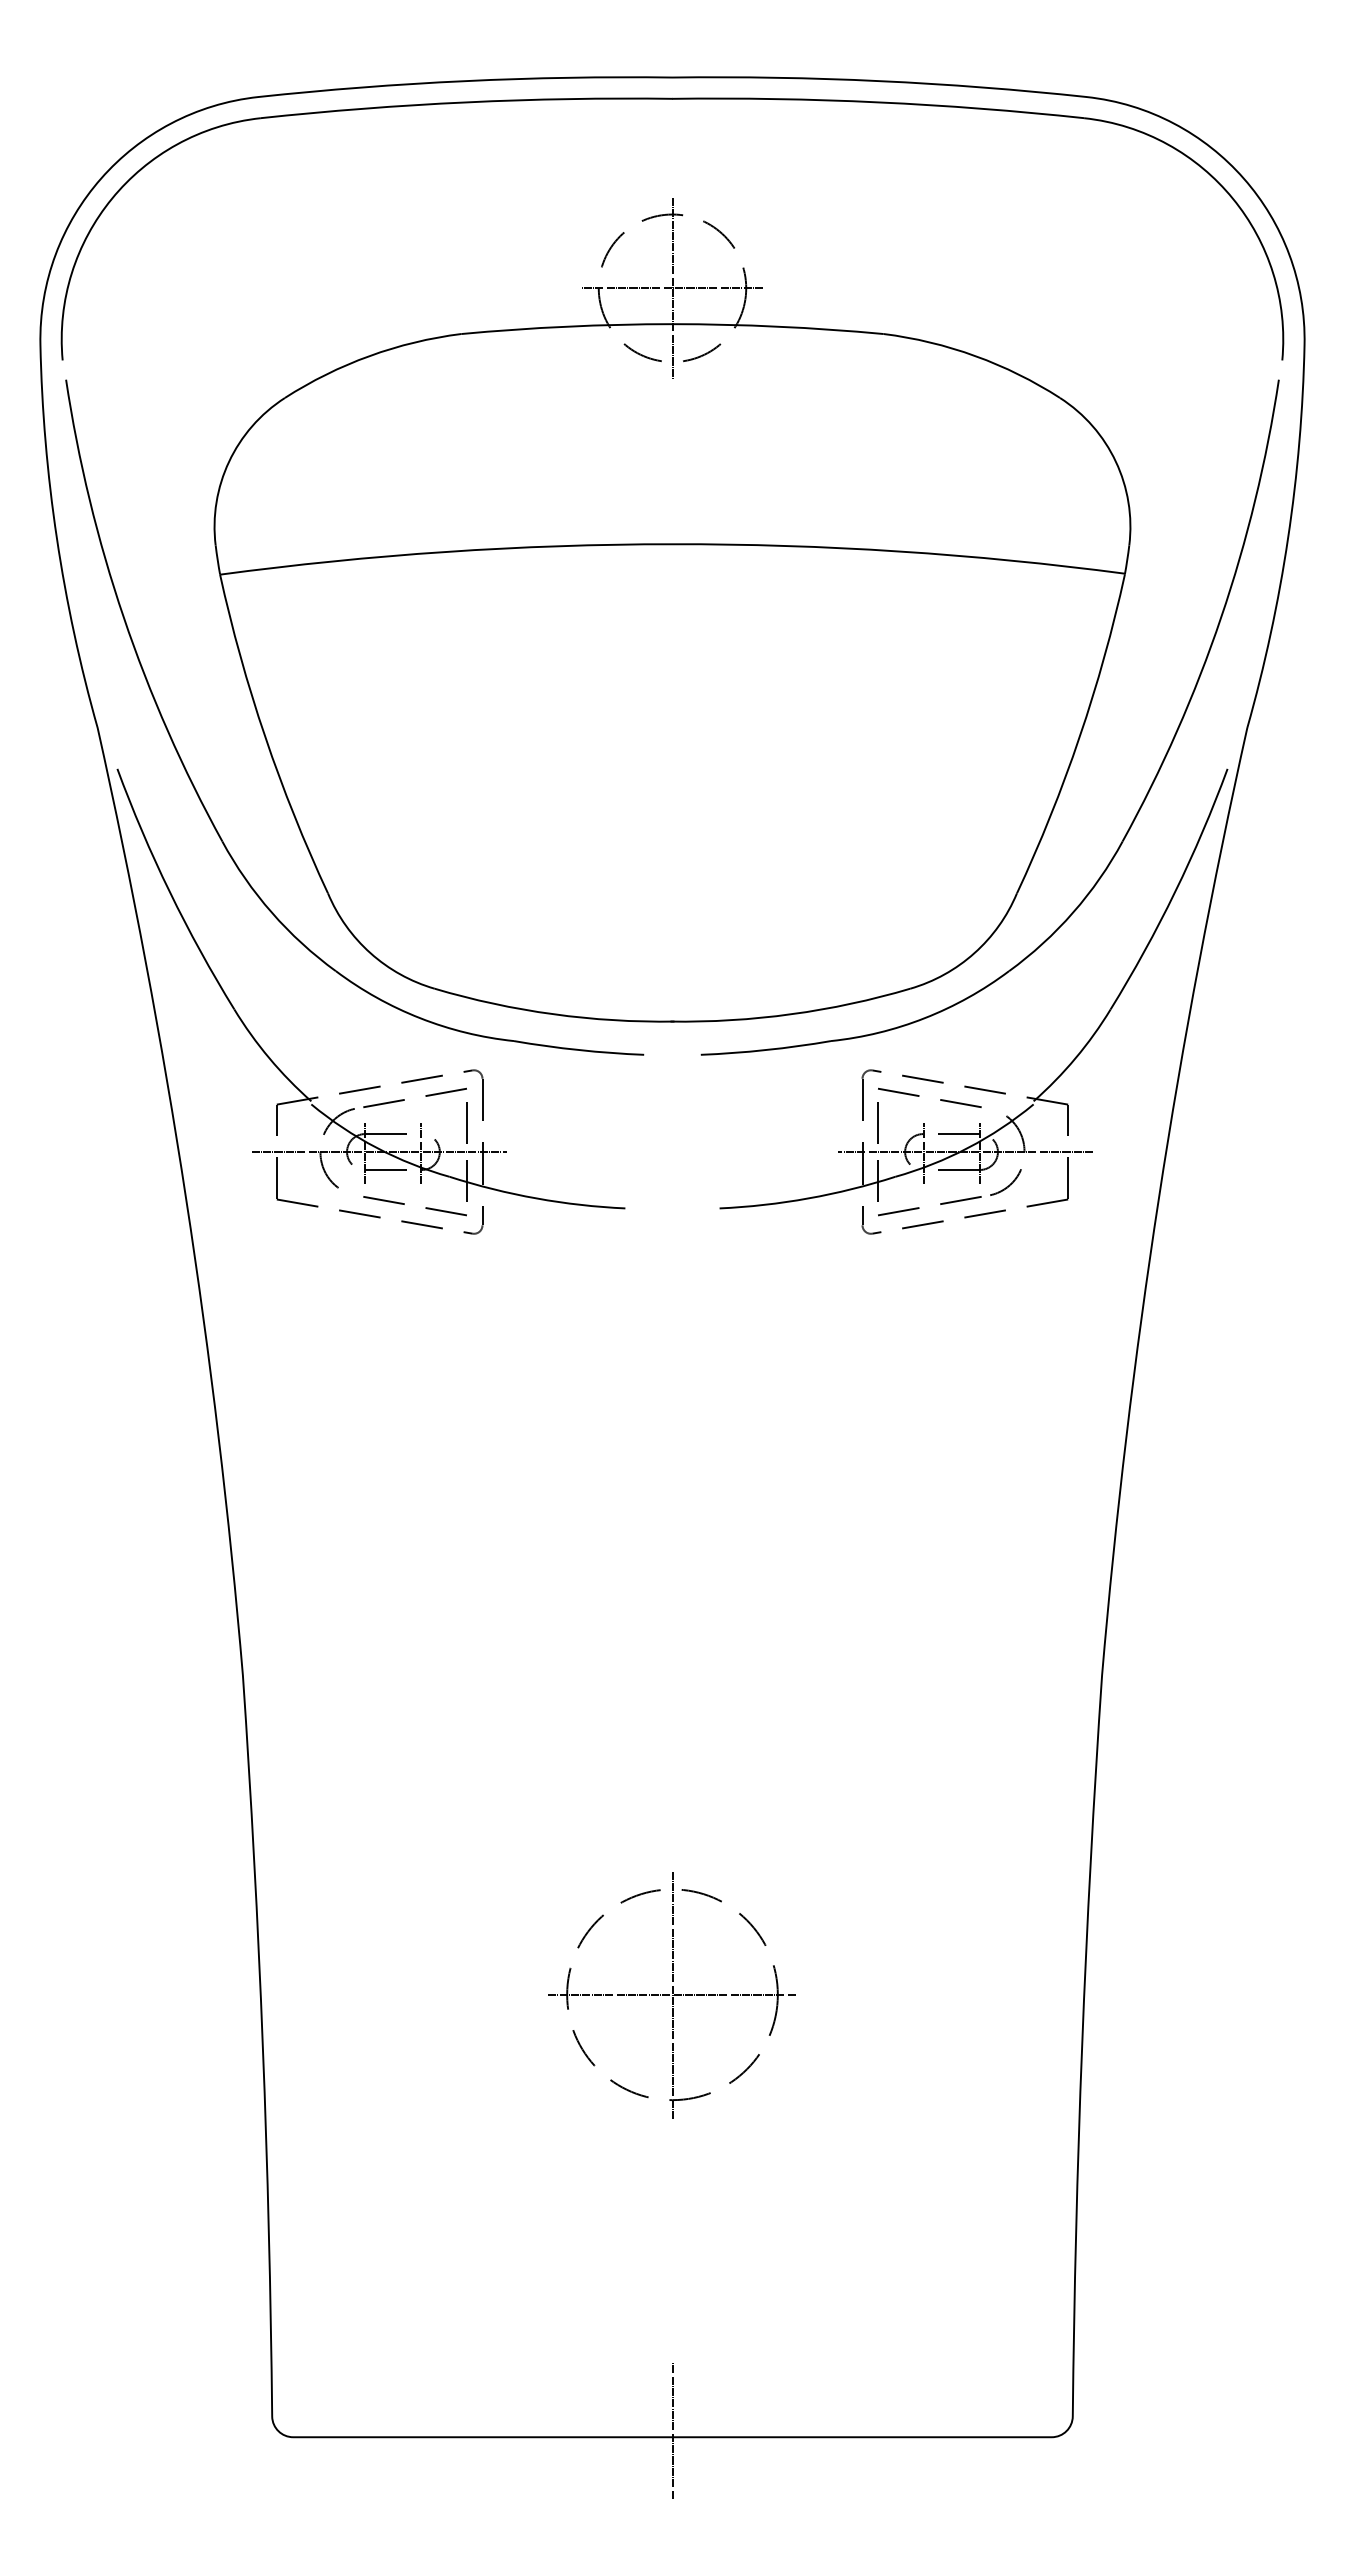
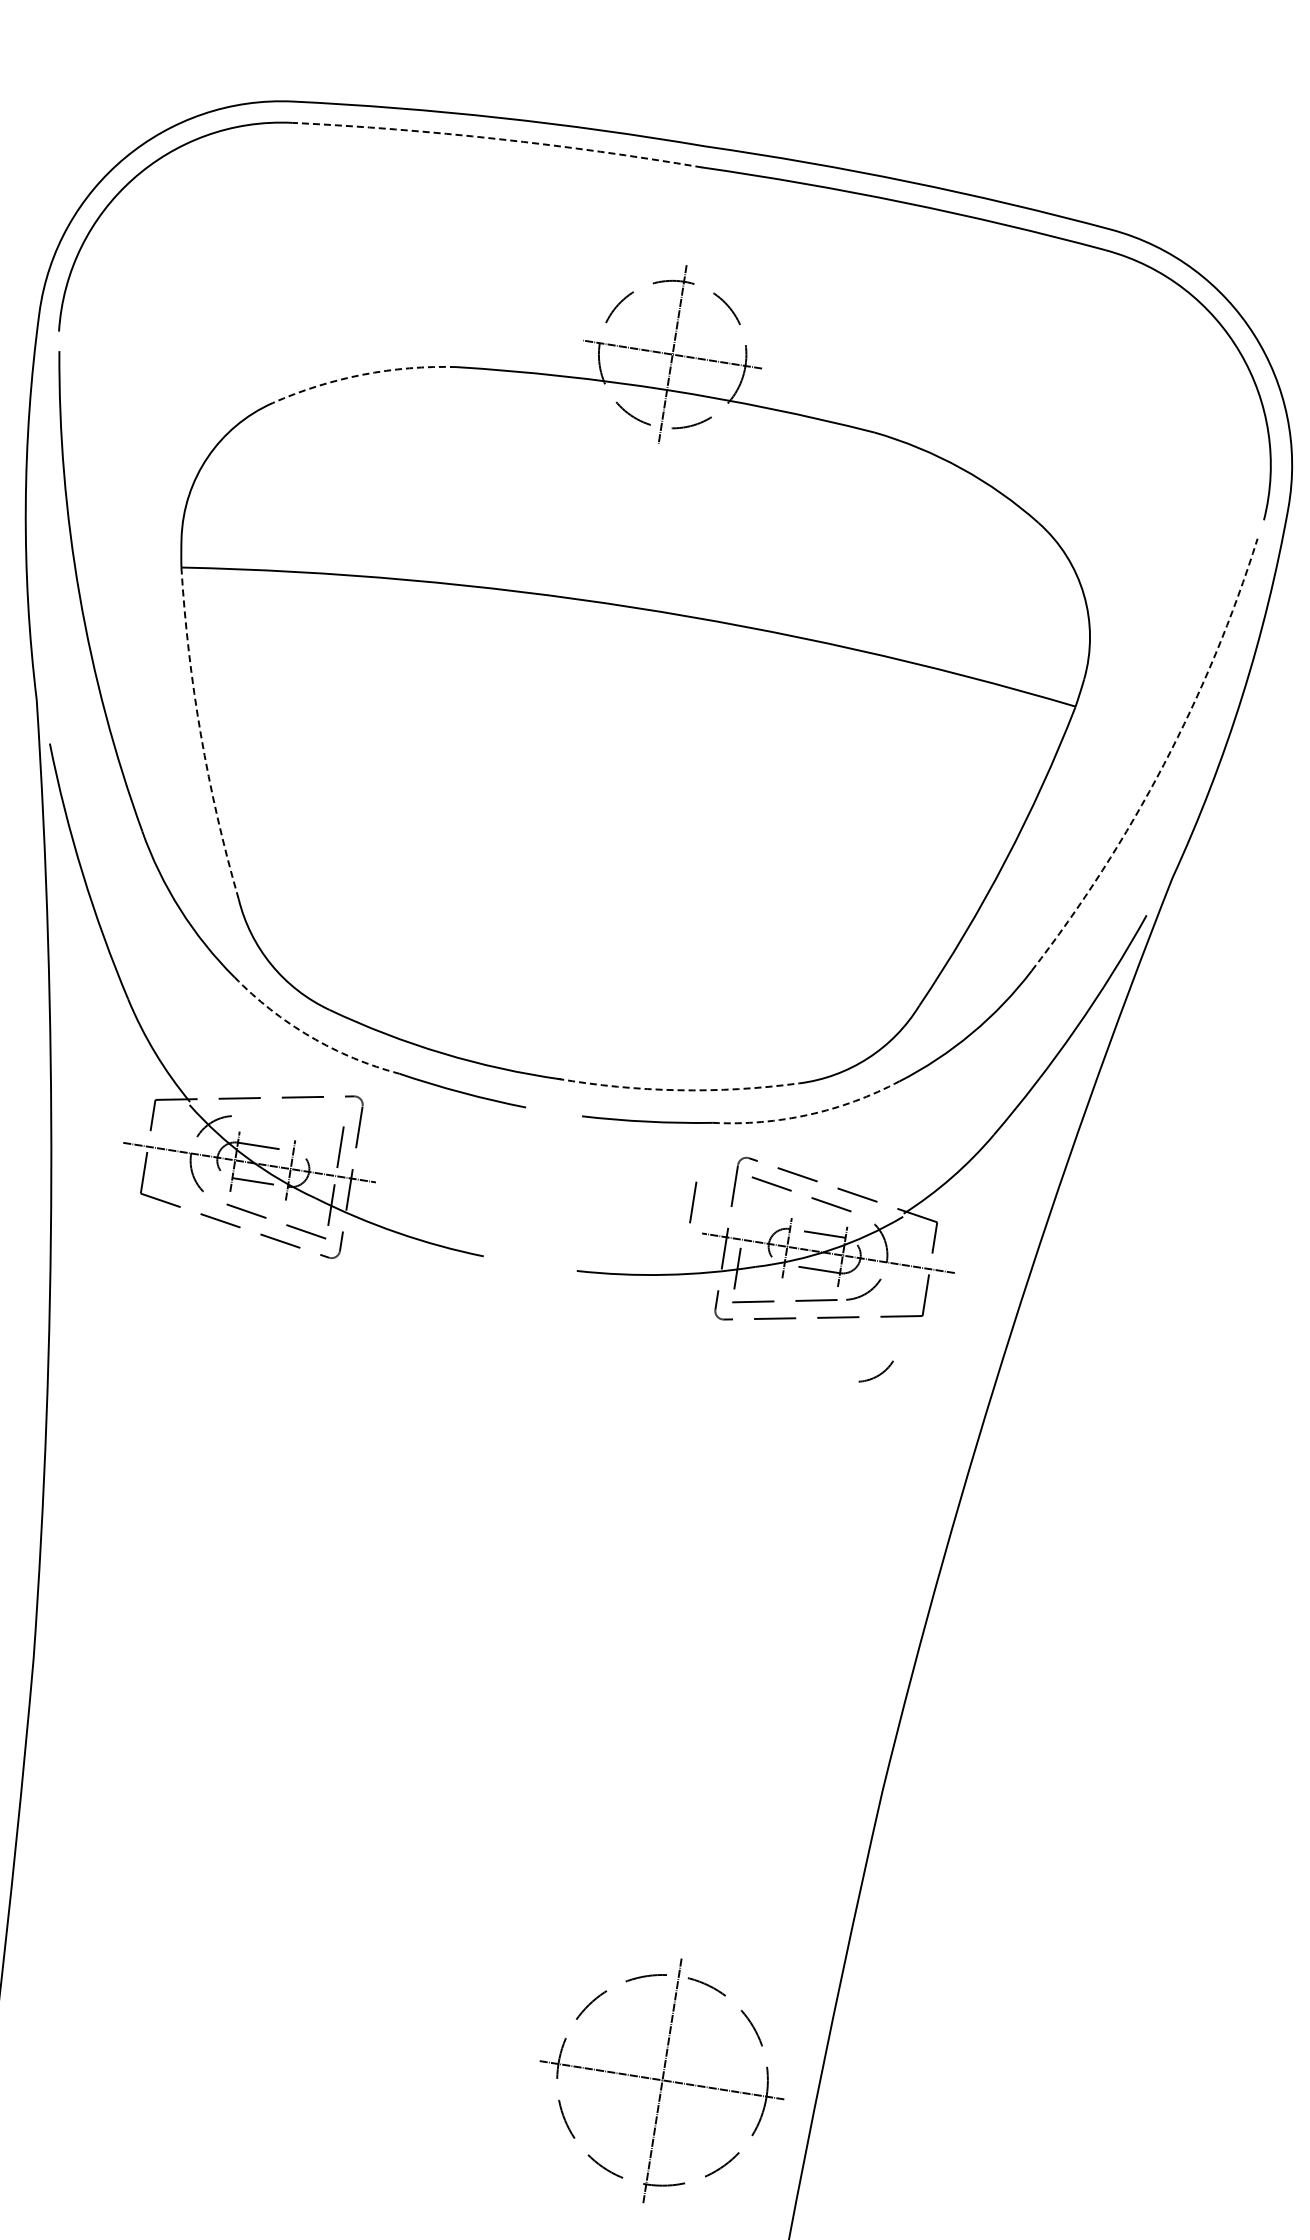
arc: (466, 102) -> (497, 139), solid -> dashed
arc: (369, 356) -> (362, 375), solid -> dashed
arc: (1221, 617) -> (1164, 764), solid -> dashed
arc: (265, 736) -> (201, 734), solid -> dashed
arc: (791, 1014) -> (677, 1090), solid -> dashed
arc: (420, 1018) -> (310, 1037), solid -> dashed
arc: (924, 1018) -> (808, 1115), solid -> dashed
line: (404, 1099) -> (282, 1114), removed
line: (877, 1122) -> (692, 1202), moved
arc: (1031, 1265) -> (876, 1375), added
part: (671, 1995) -> (661, 2080), moved

